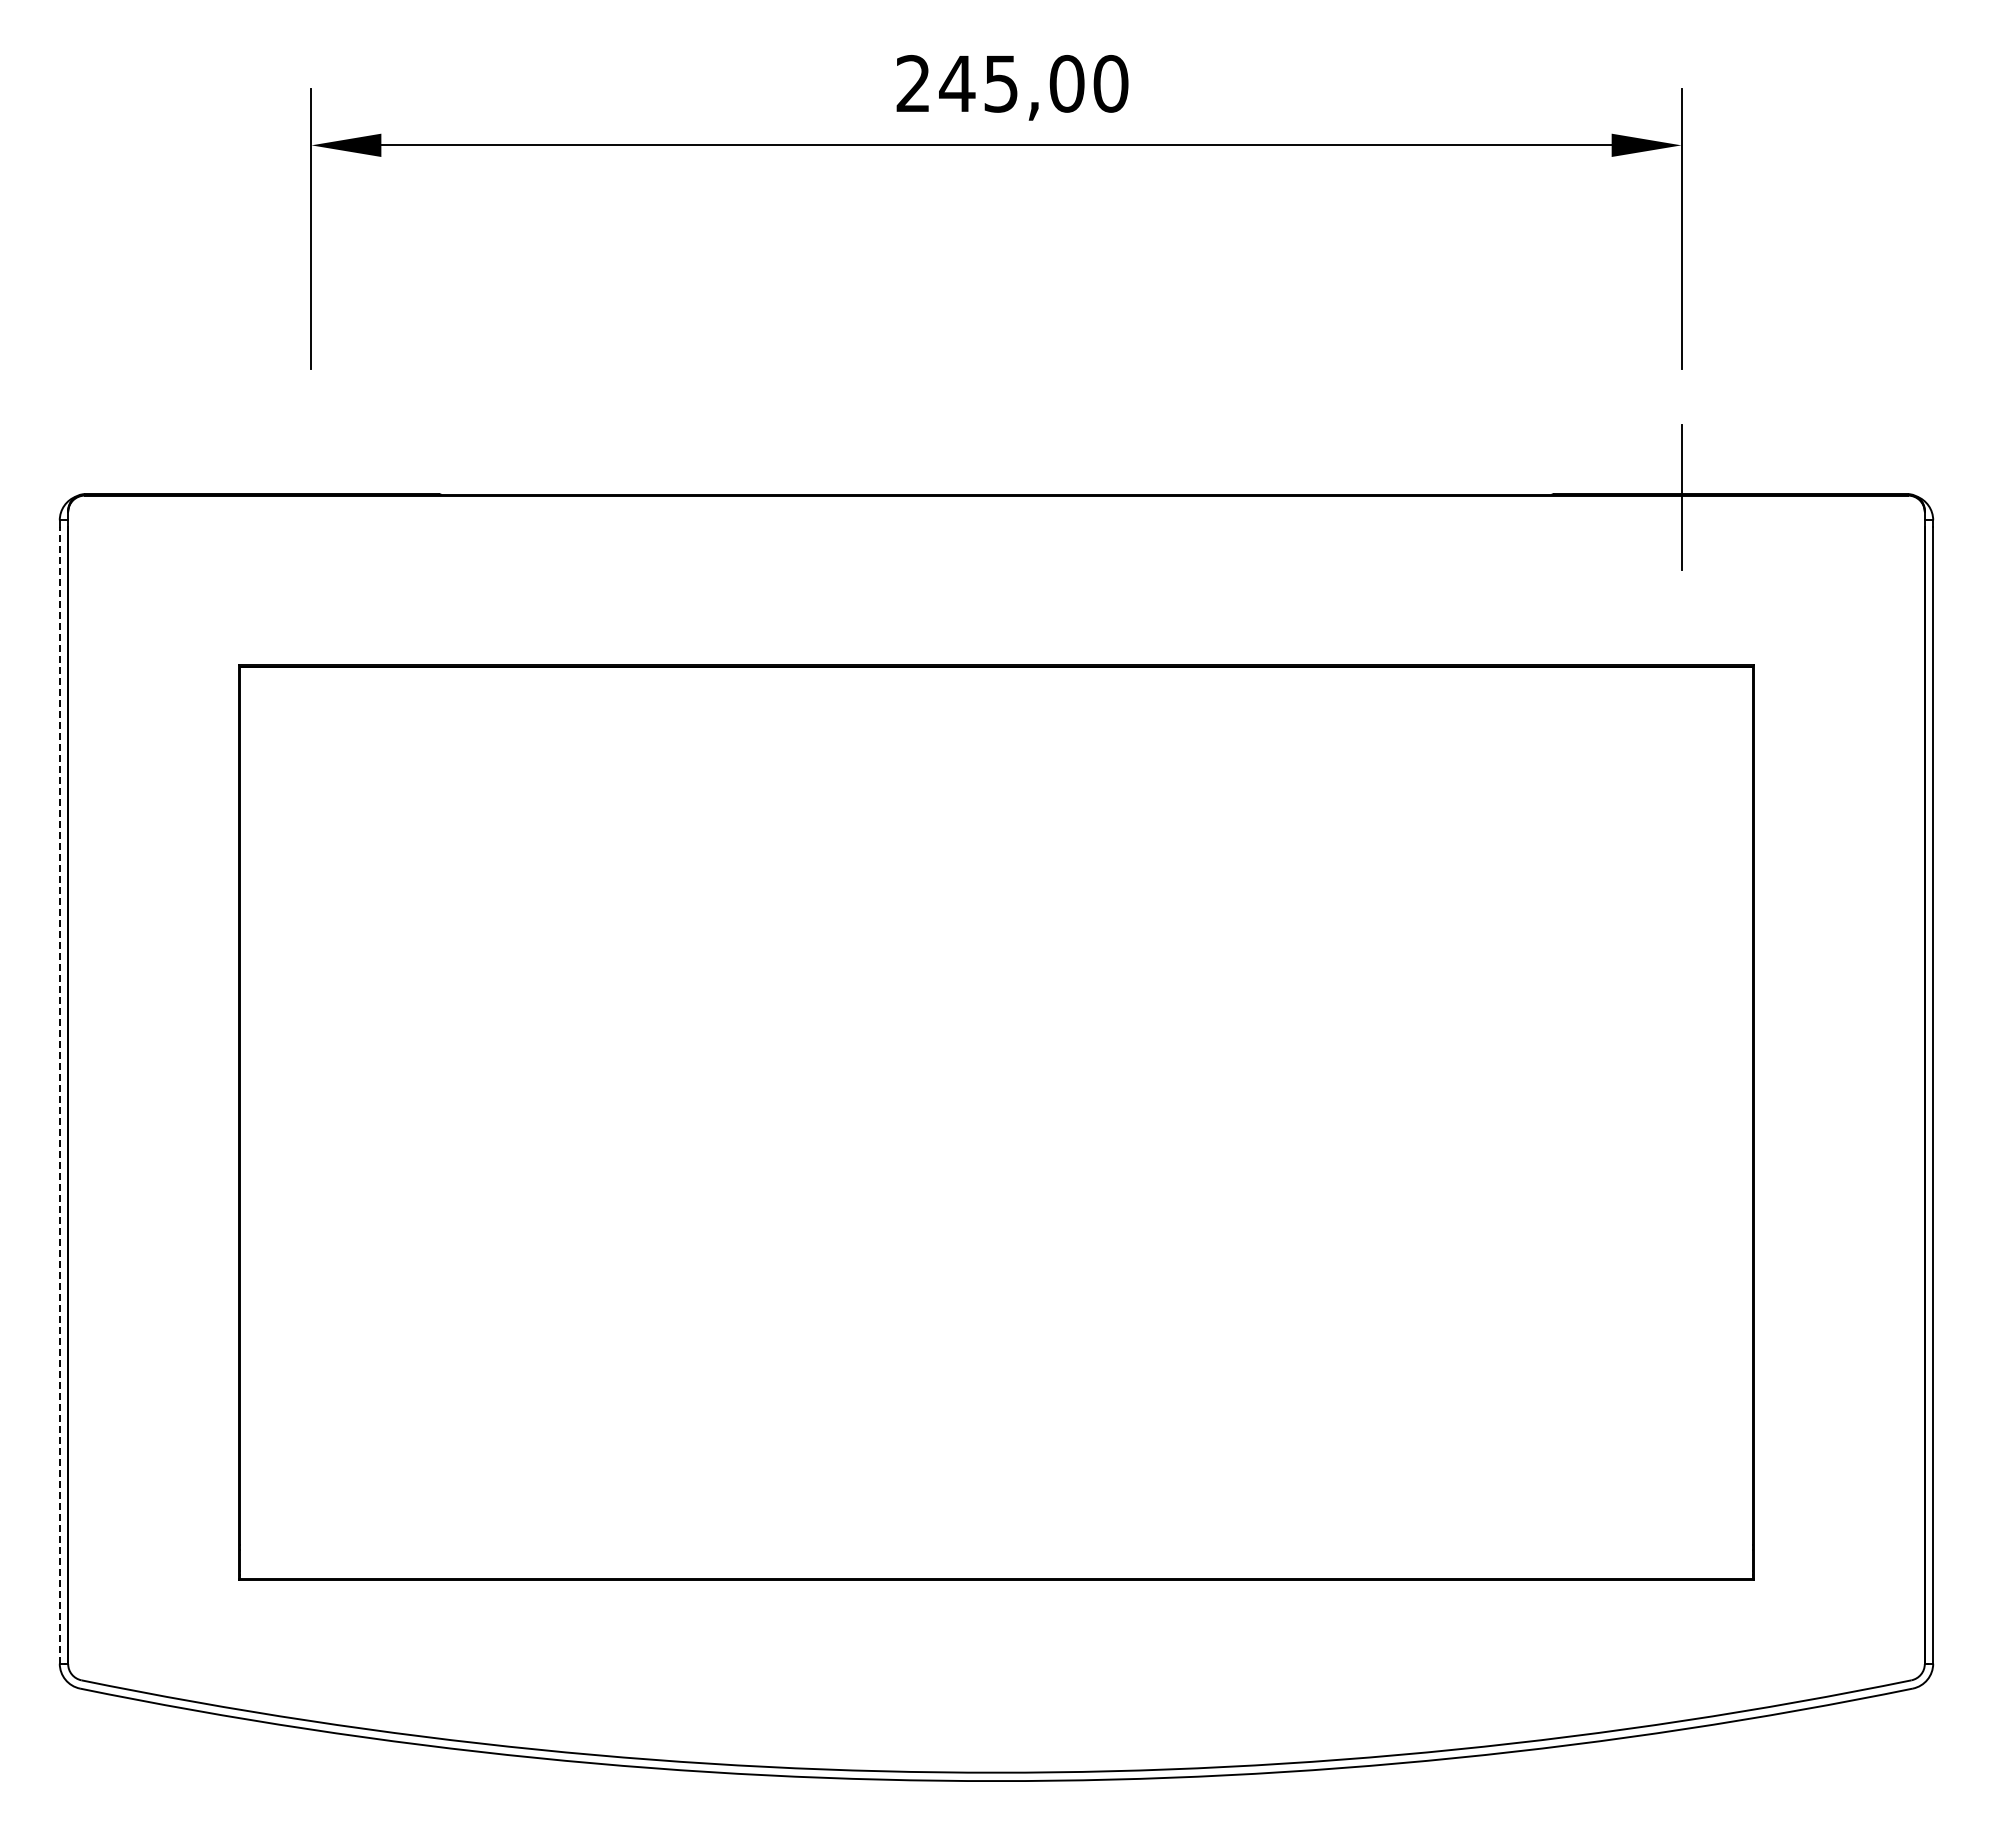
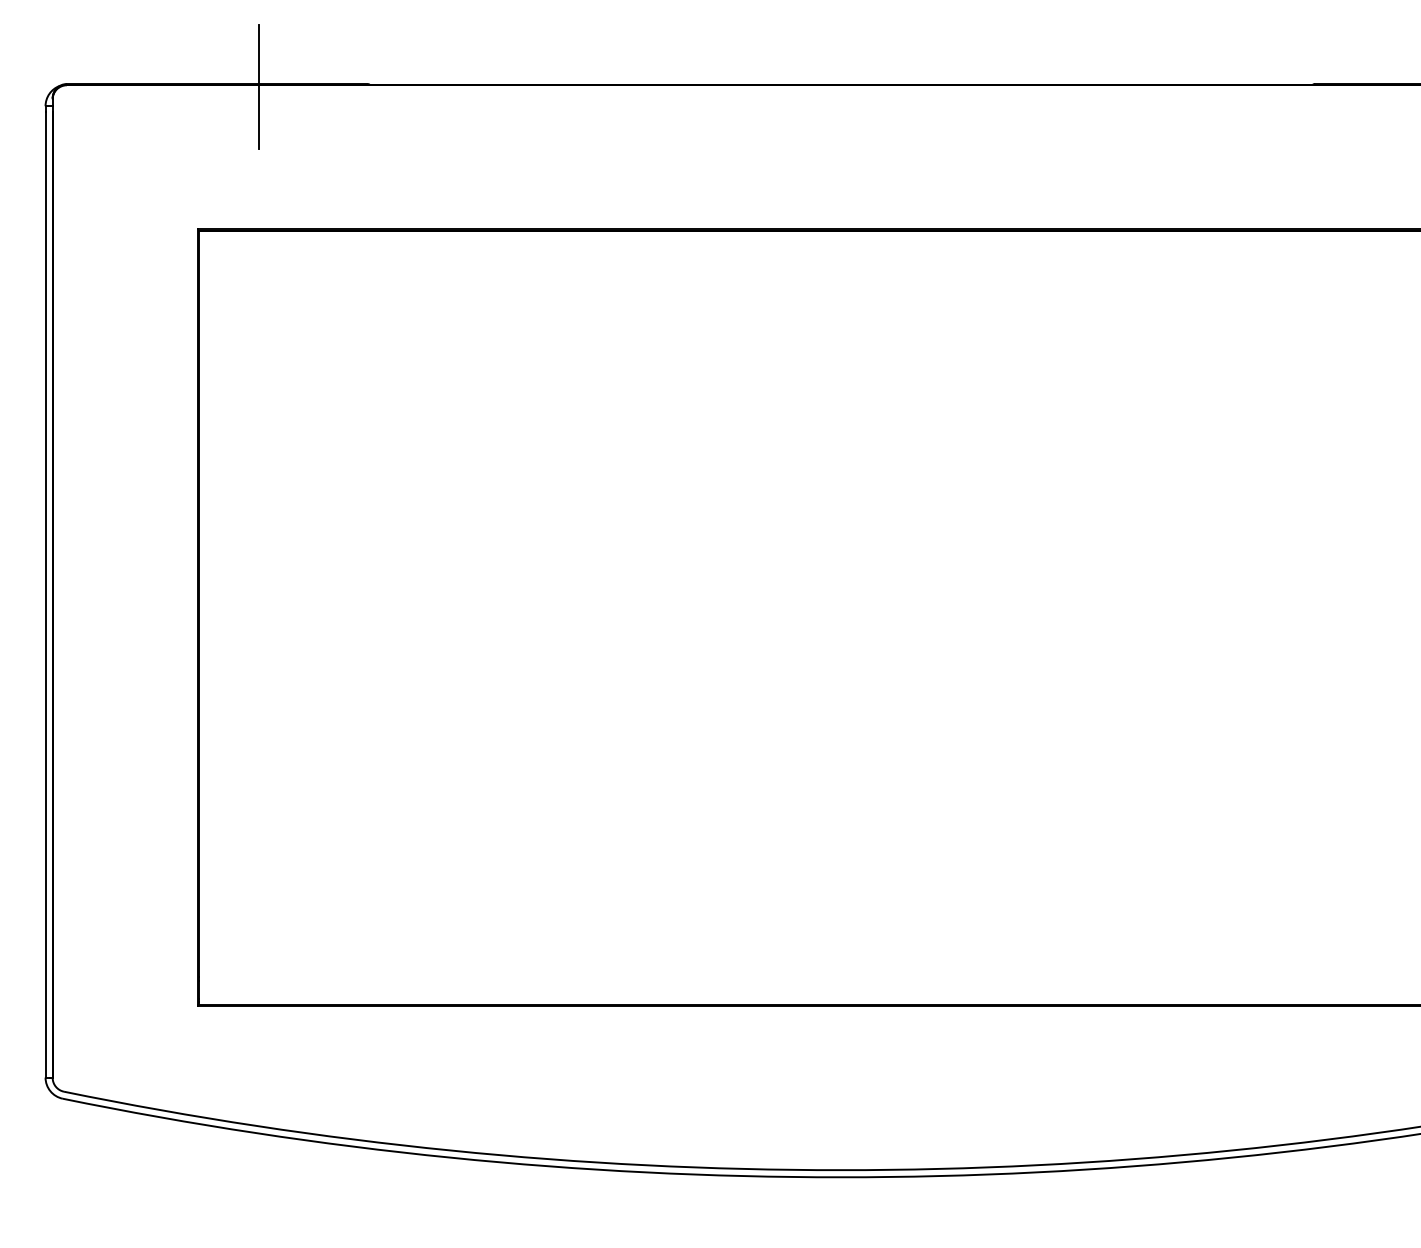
line: (311, 497) -> (259, 86), added
line: (59, 1095) -> (45, 594), dashed -> solid

